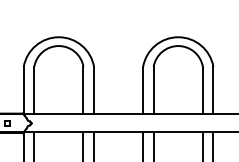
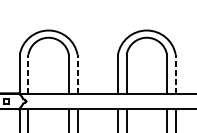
line: (34, 90) -> (28, 74), solid -> dashed
line: (94, 90) -> (77, 74), solid -> dashed
line: (213, 90) -> (175, 74), solid -> dashed

